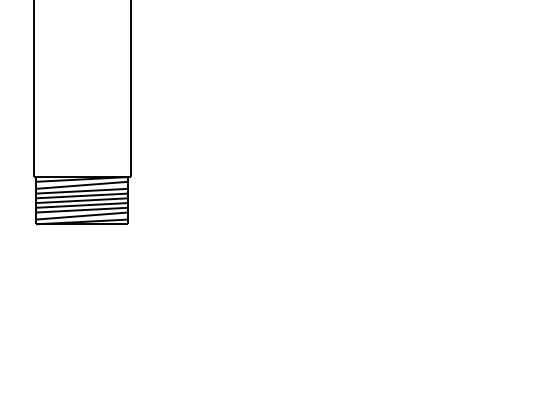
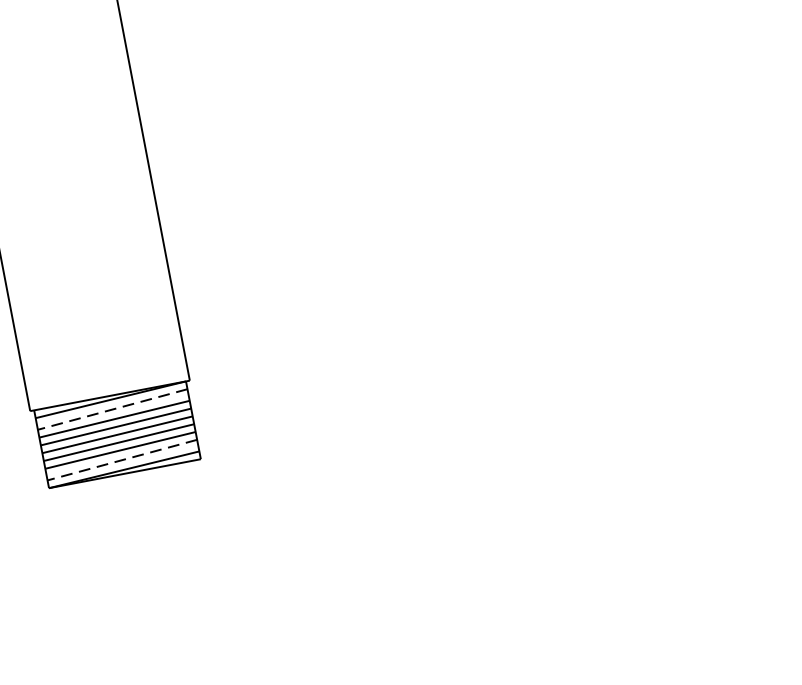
line: (81, 185) -> (111, 409), solid -> dashed
line: (81, 216) -> (121, 461), solid -> dashed

